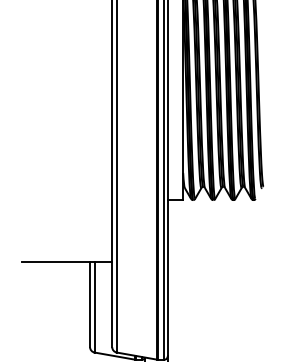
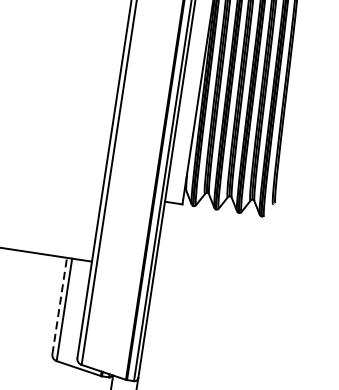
line: (90, 304) -> (60, 306), solid -> dashed

